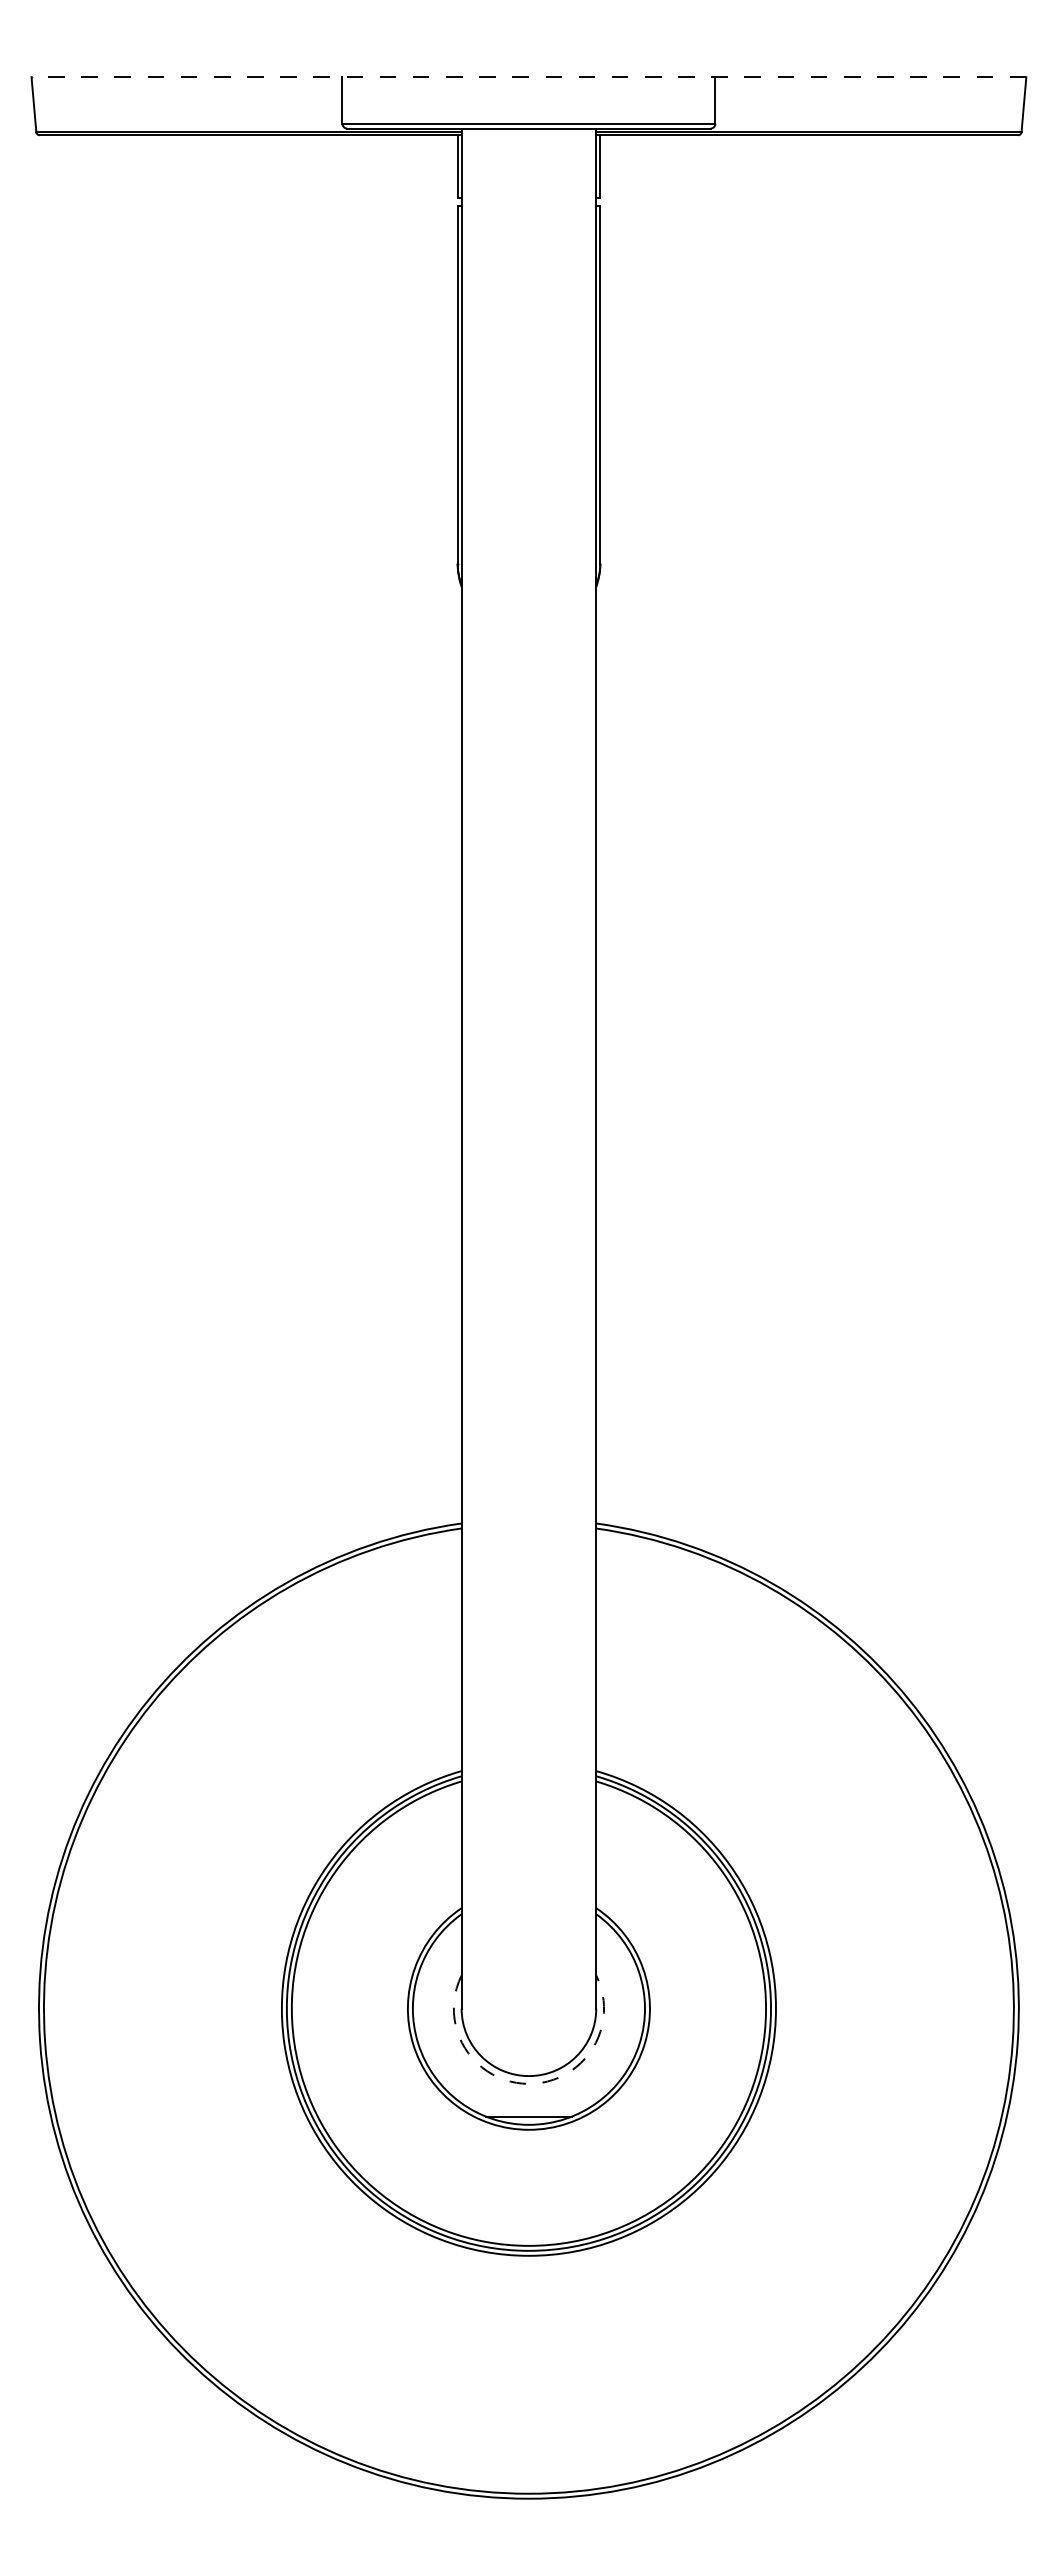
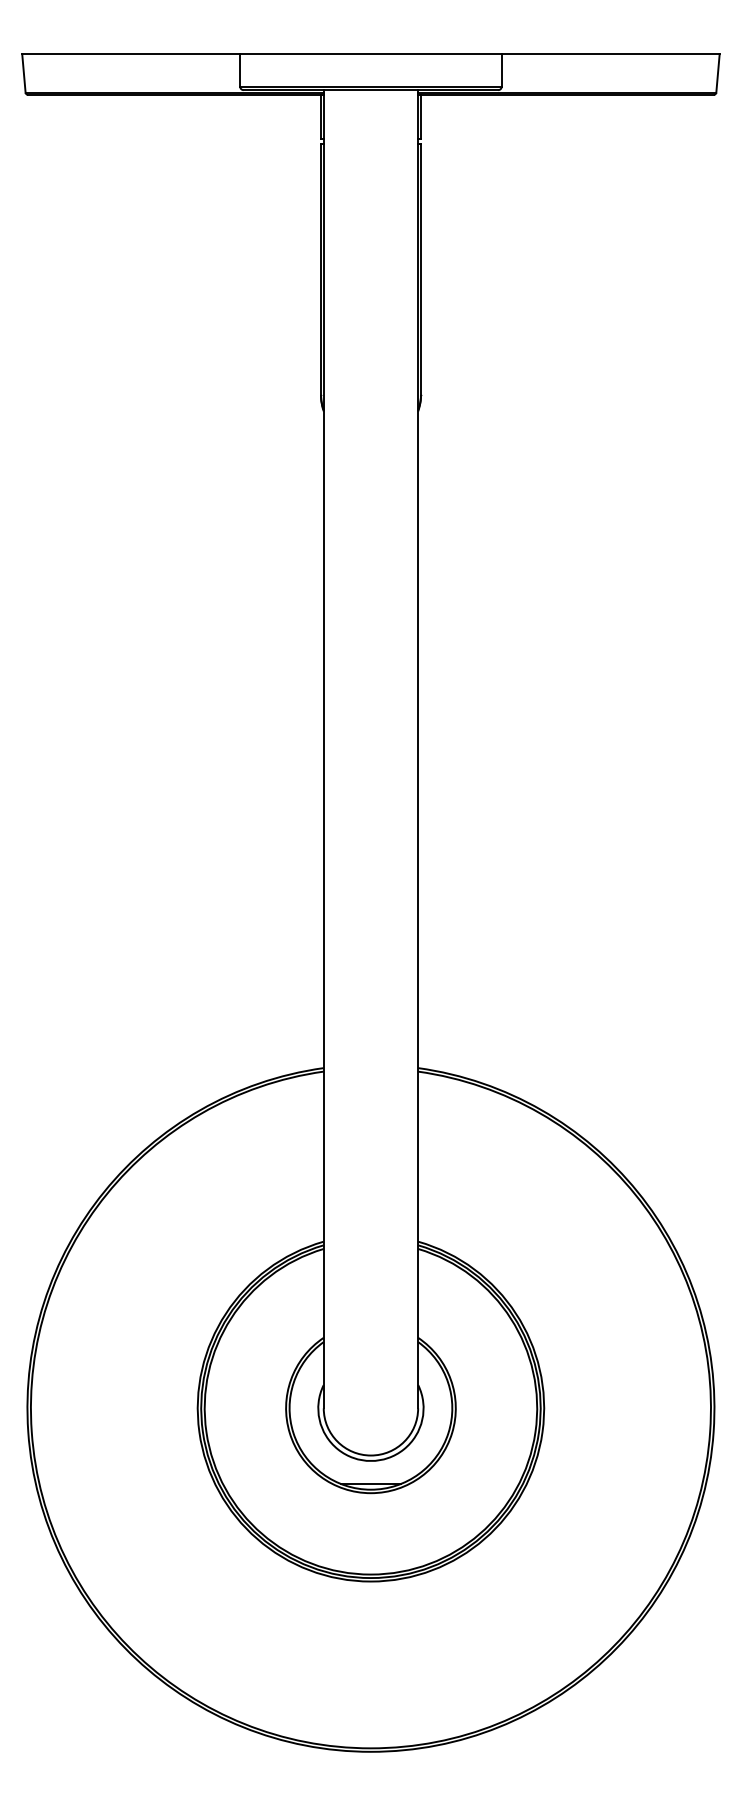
line: (528, 77) -> (370, 54), dashed -> solid
arc: (528, 2083) -> (370, 1460), dashed -> solid

